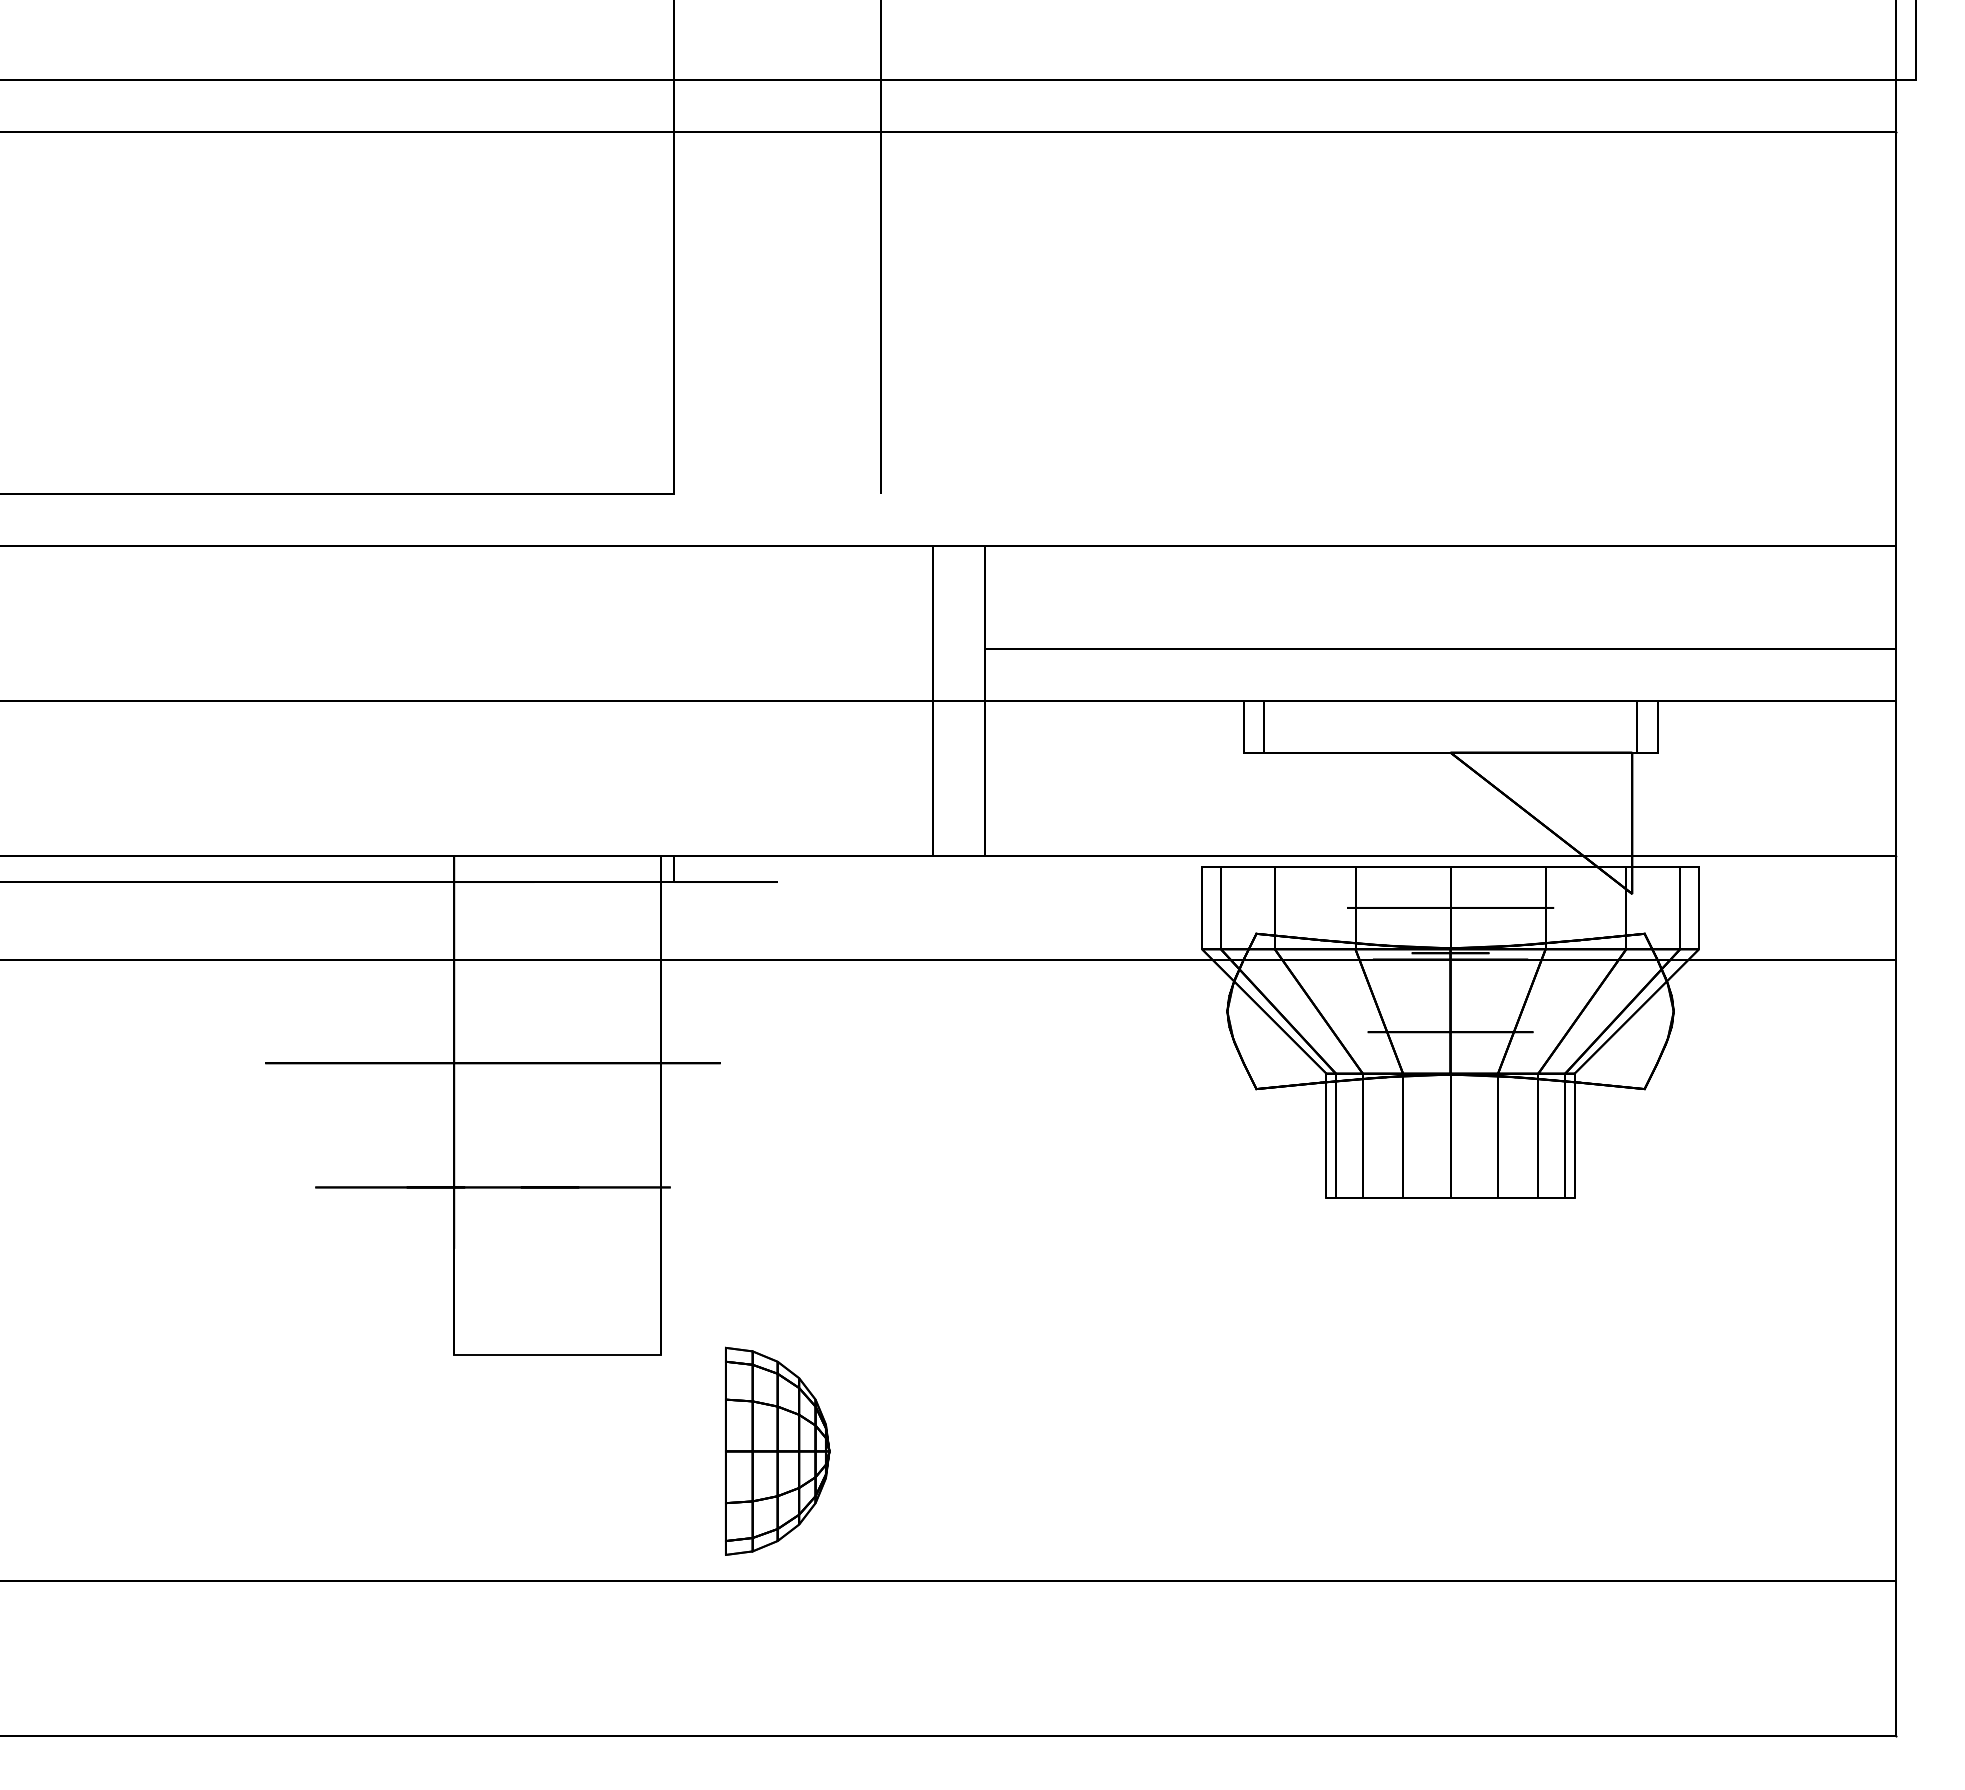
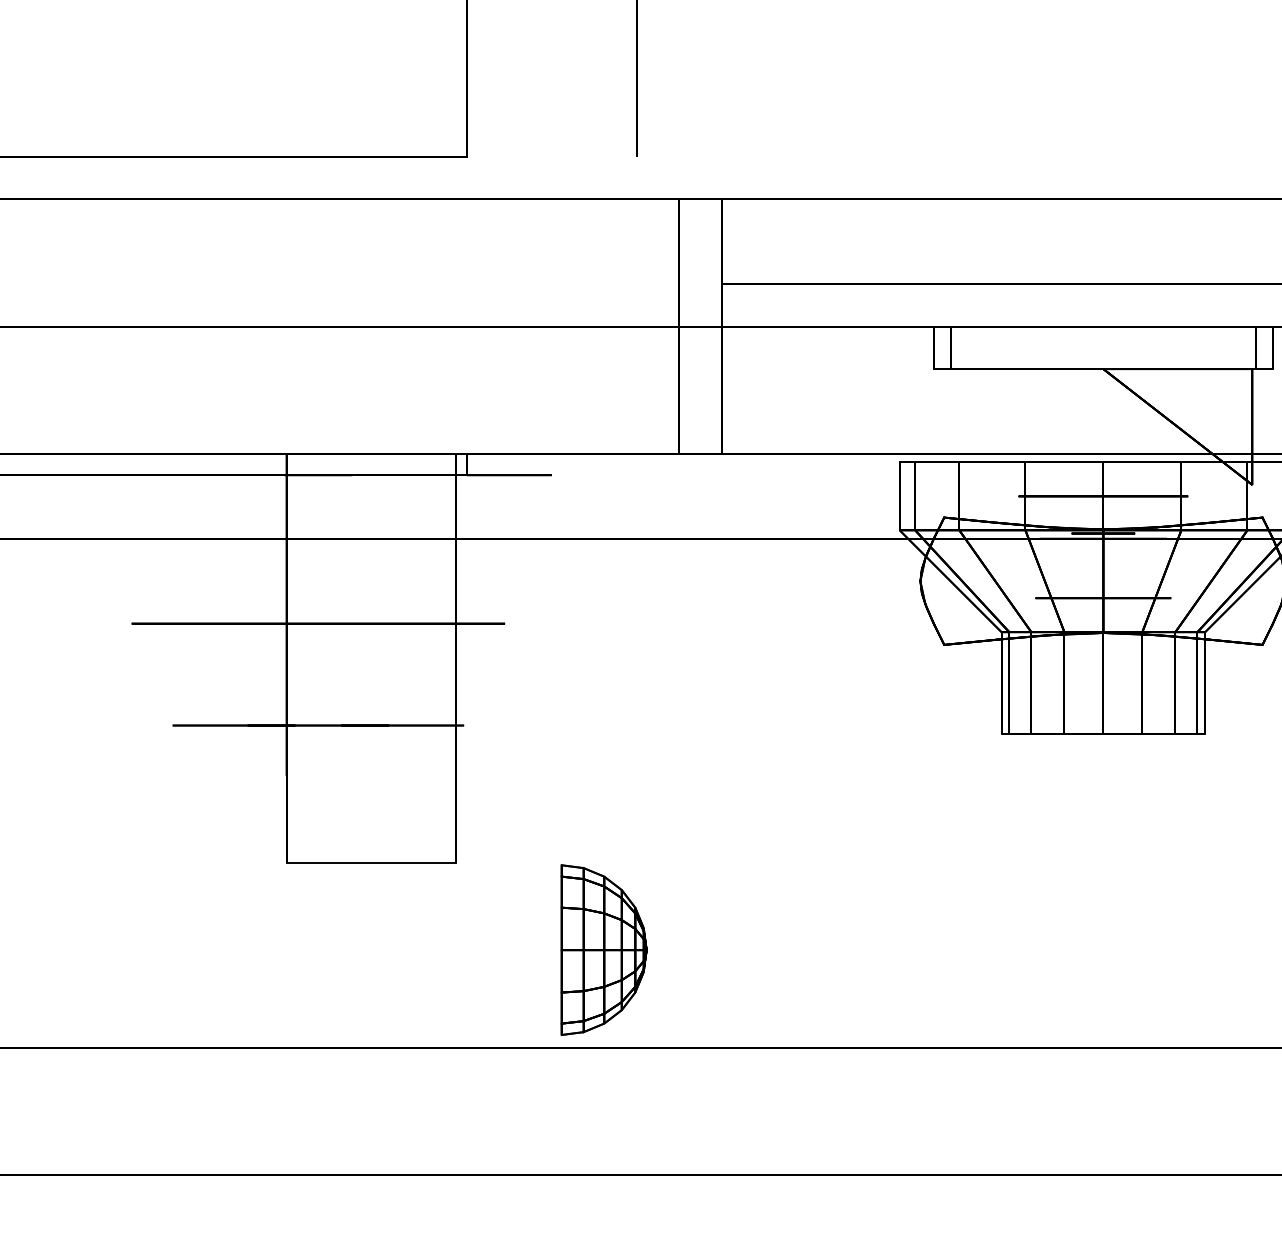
part: (777, 1450) -> (604, 949), moved

